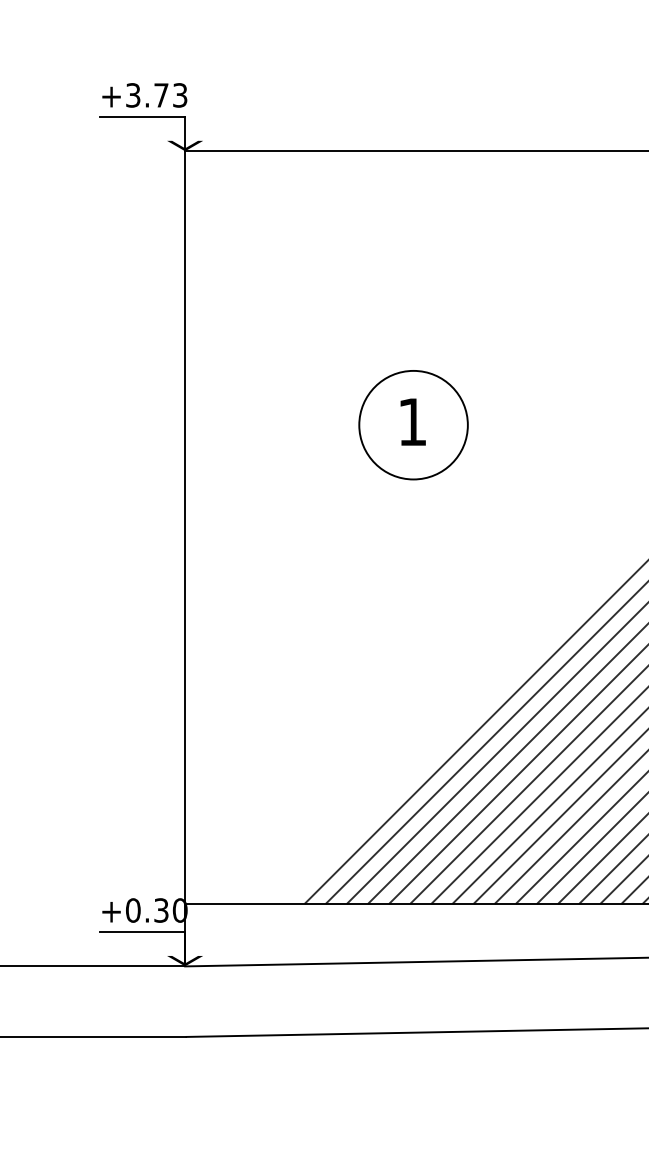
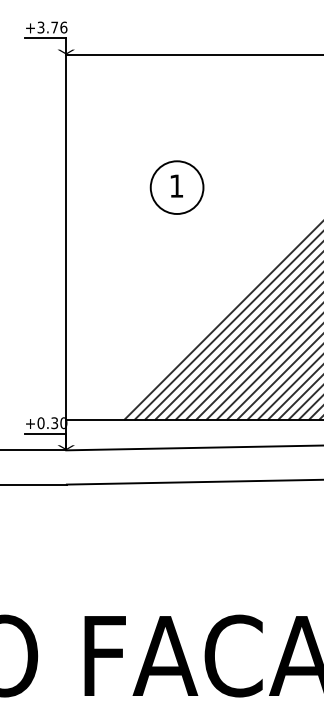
text: (179, 95) -> (63, 27), +3.73 -> +3.76

